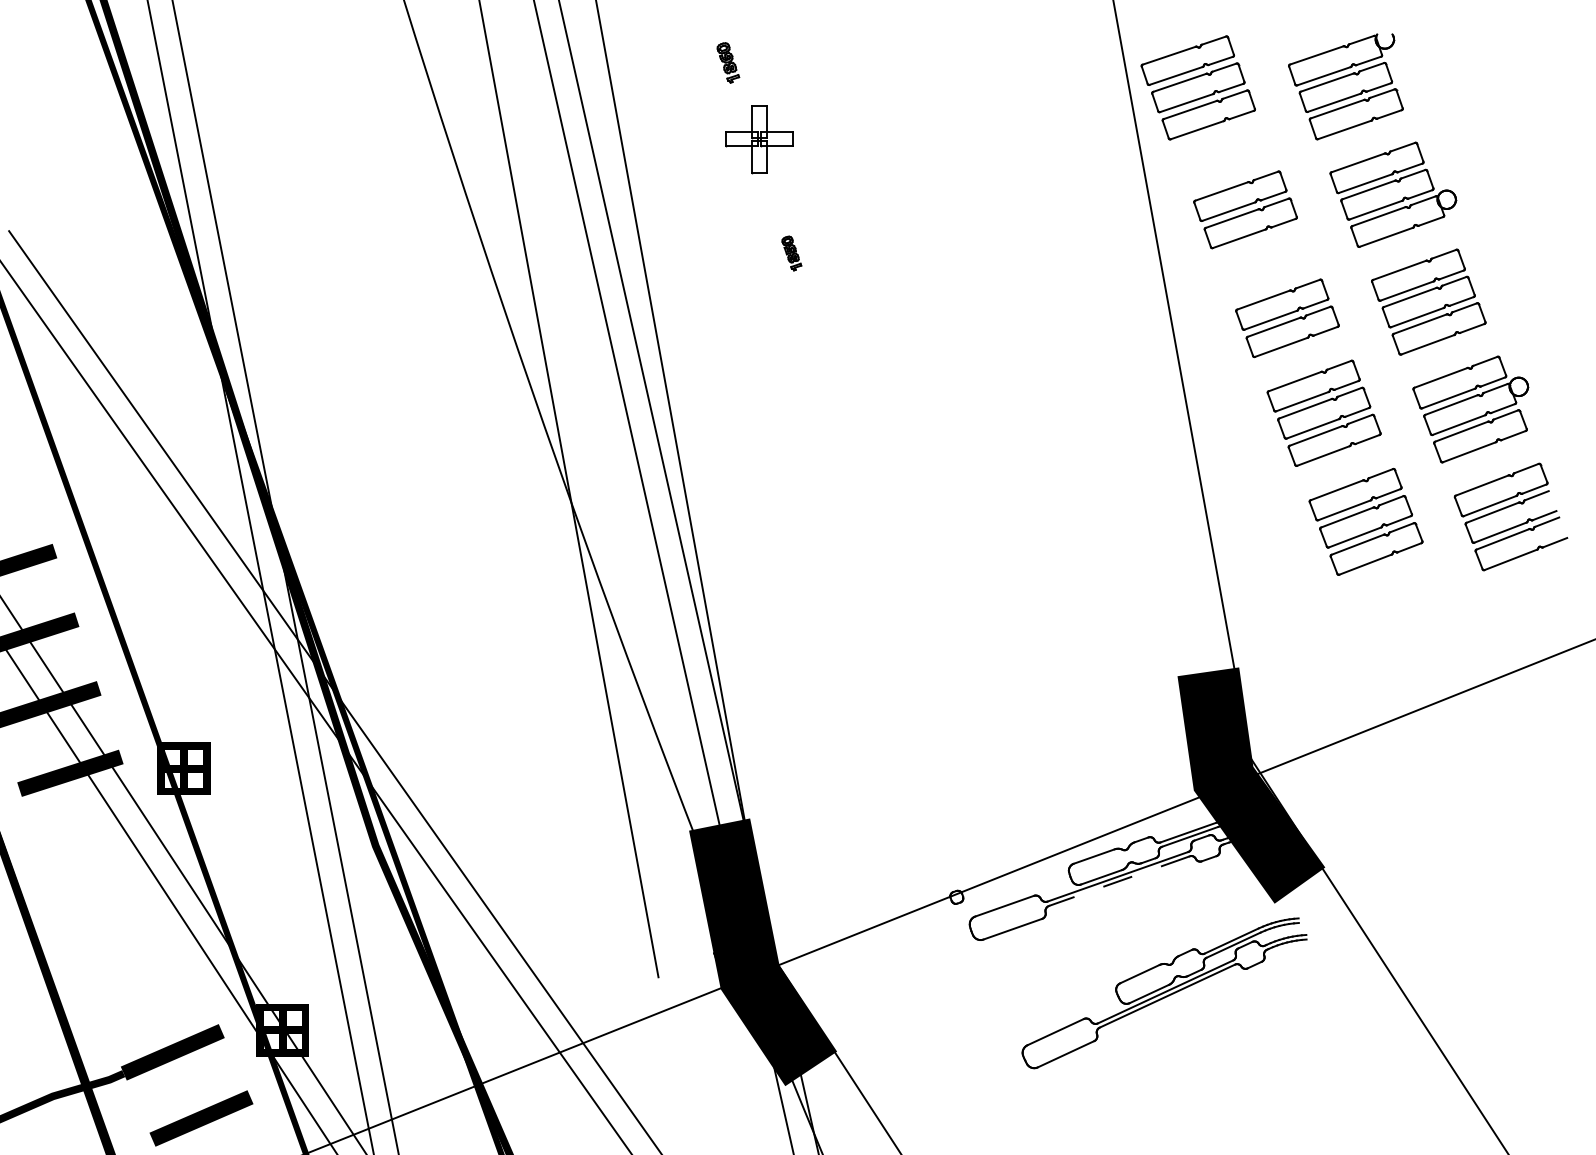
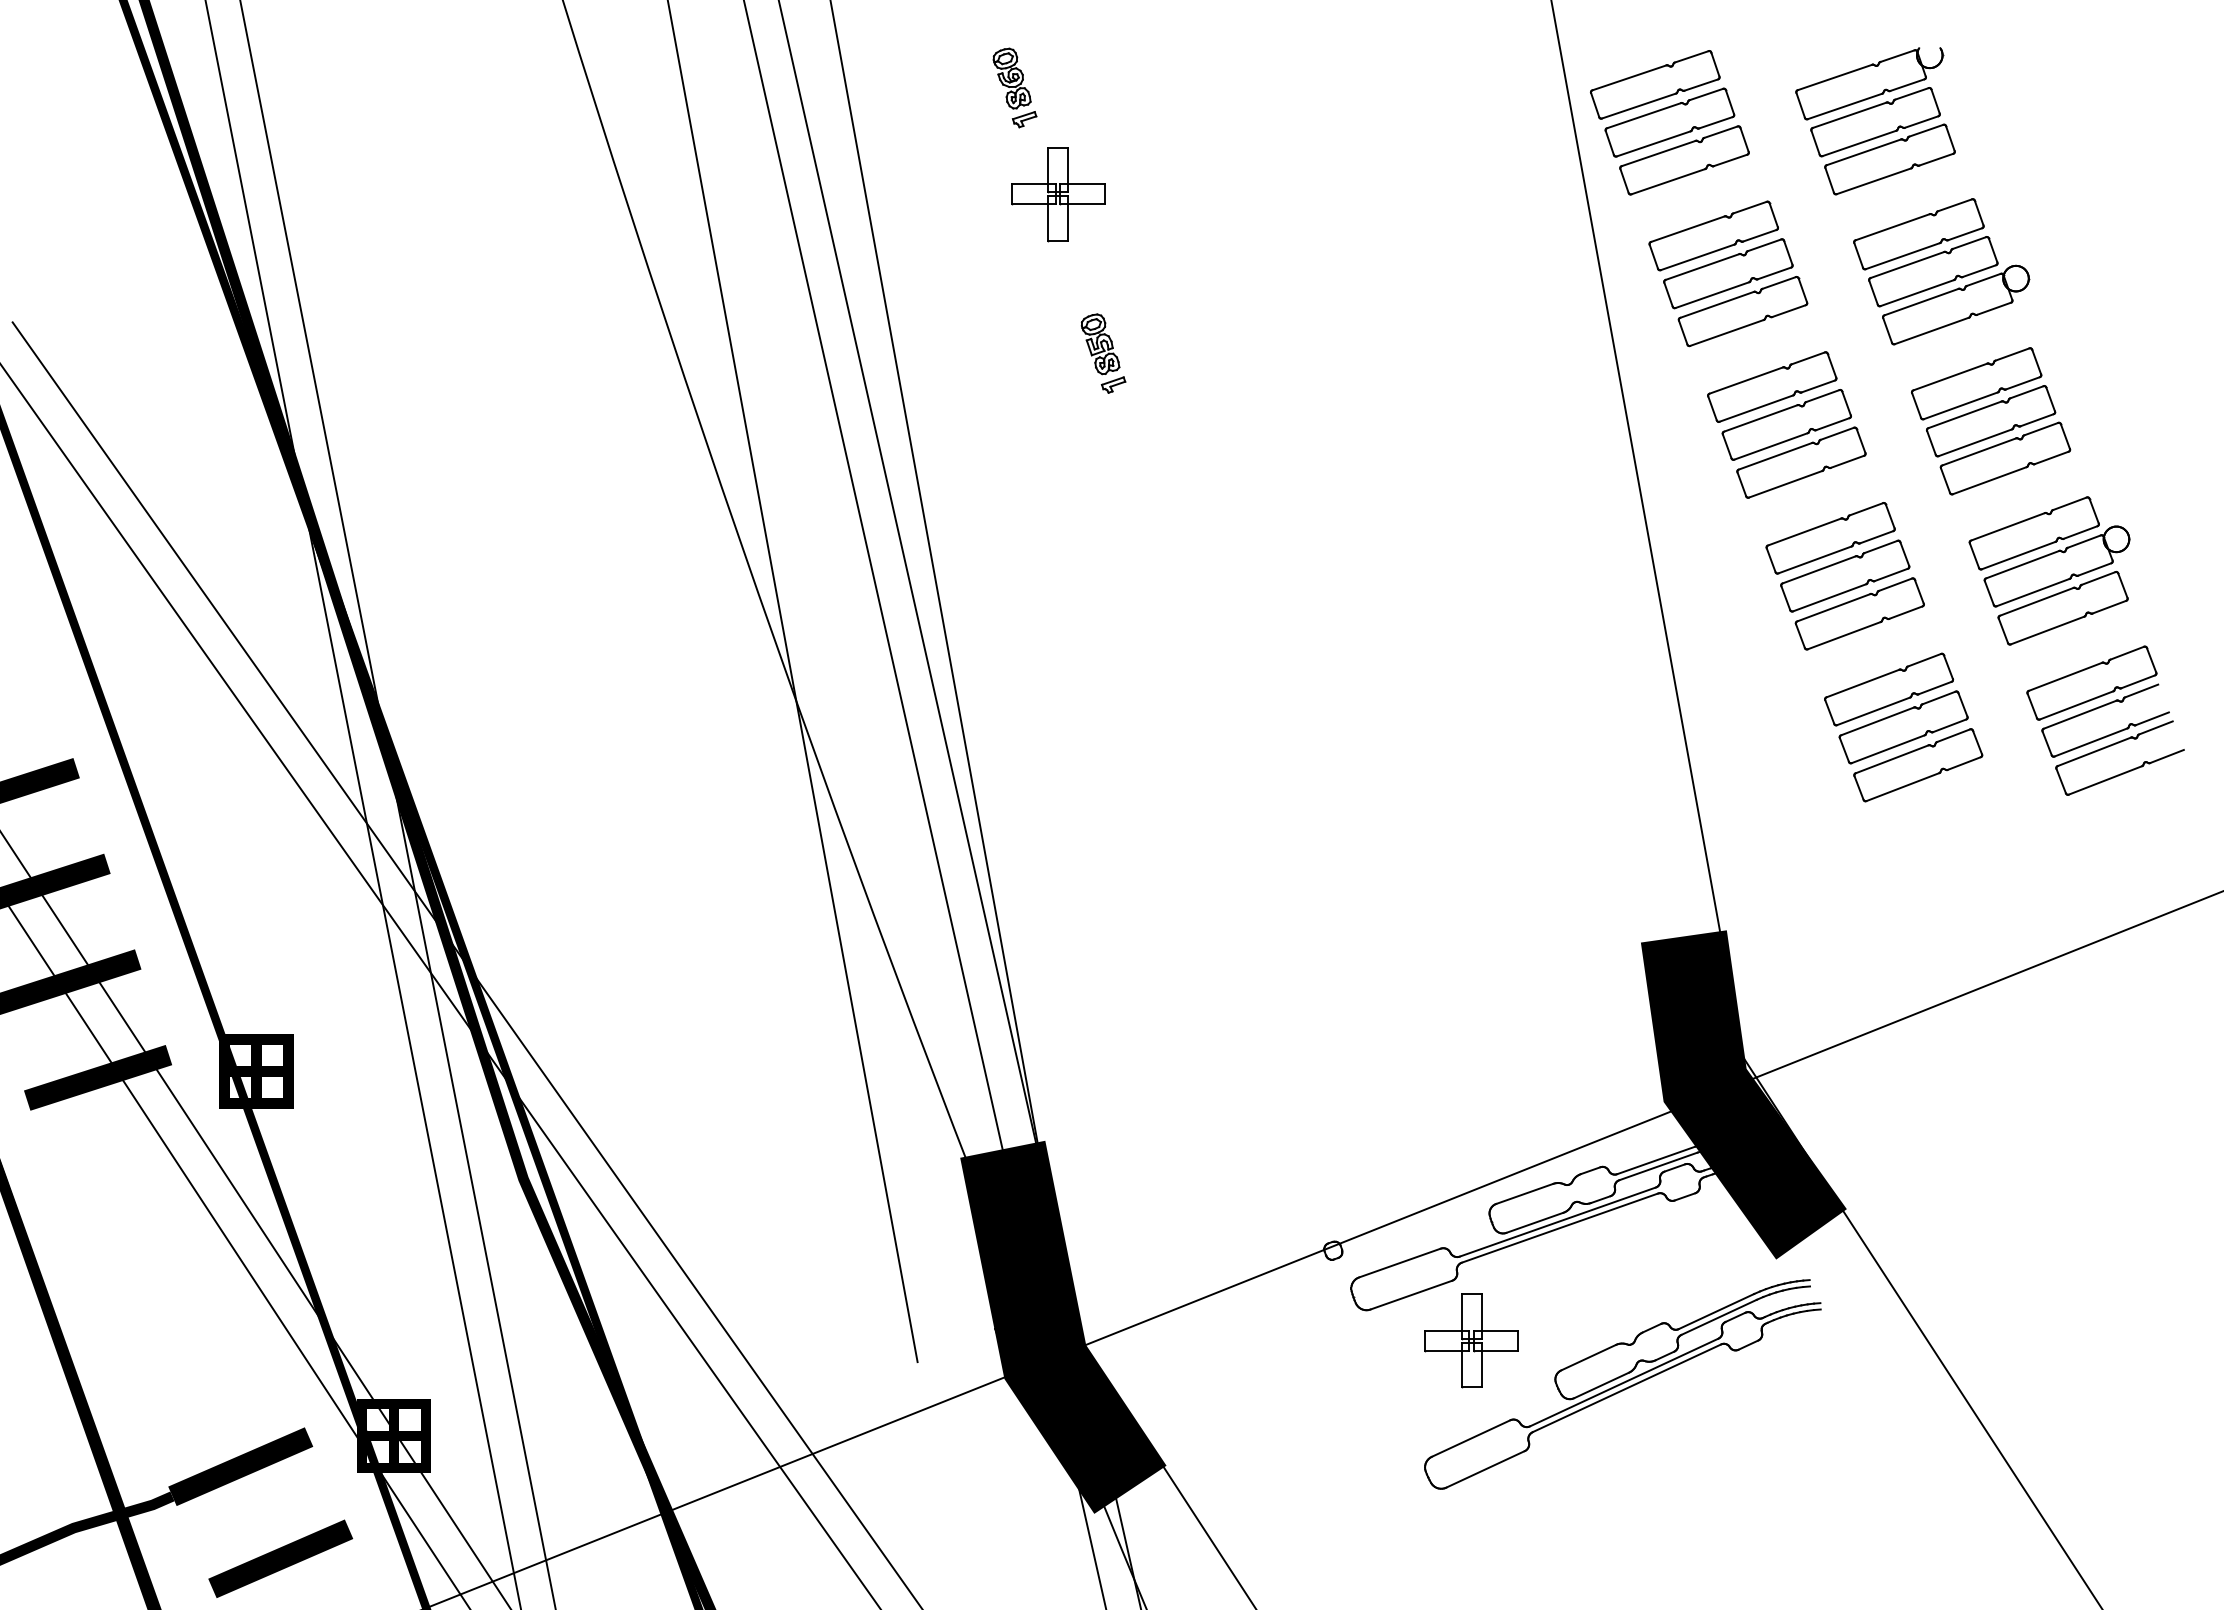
part: (728, 62) -> (1014, 87), size x1.43
part: (1229, 168) -> (1713, 235), added
part: (791, 253) -> (1103, 353), size x1.67
part: (1271, 277) -> (1772, 386), added
line: (1119, 881) -> (1559, 1228), dashed -> solid
part: (1055, 961) -> (1471, 1340), added

